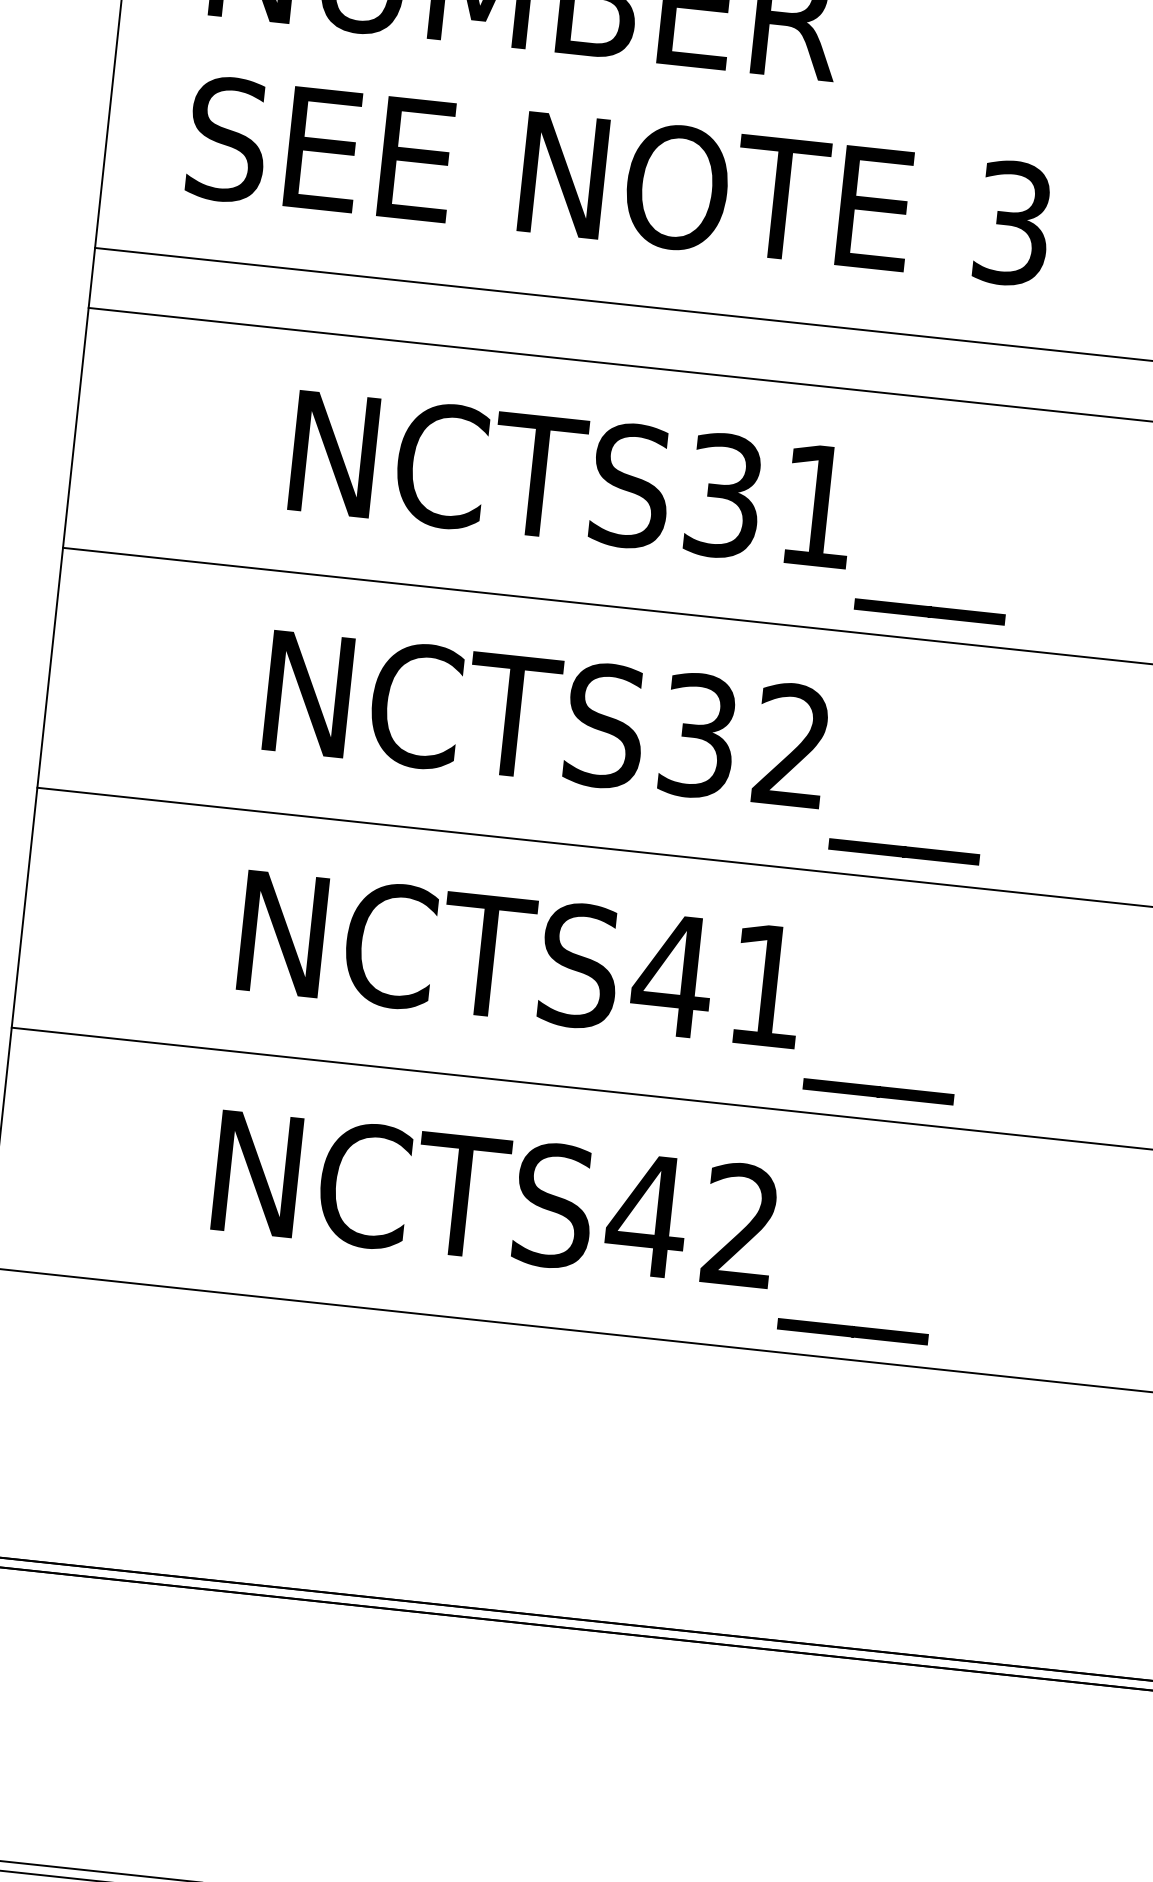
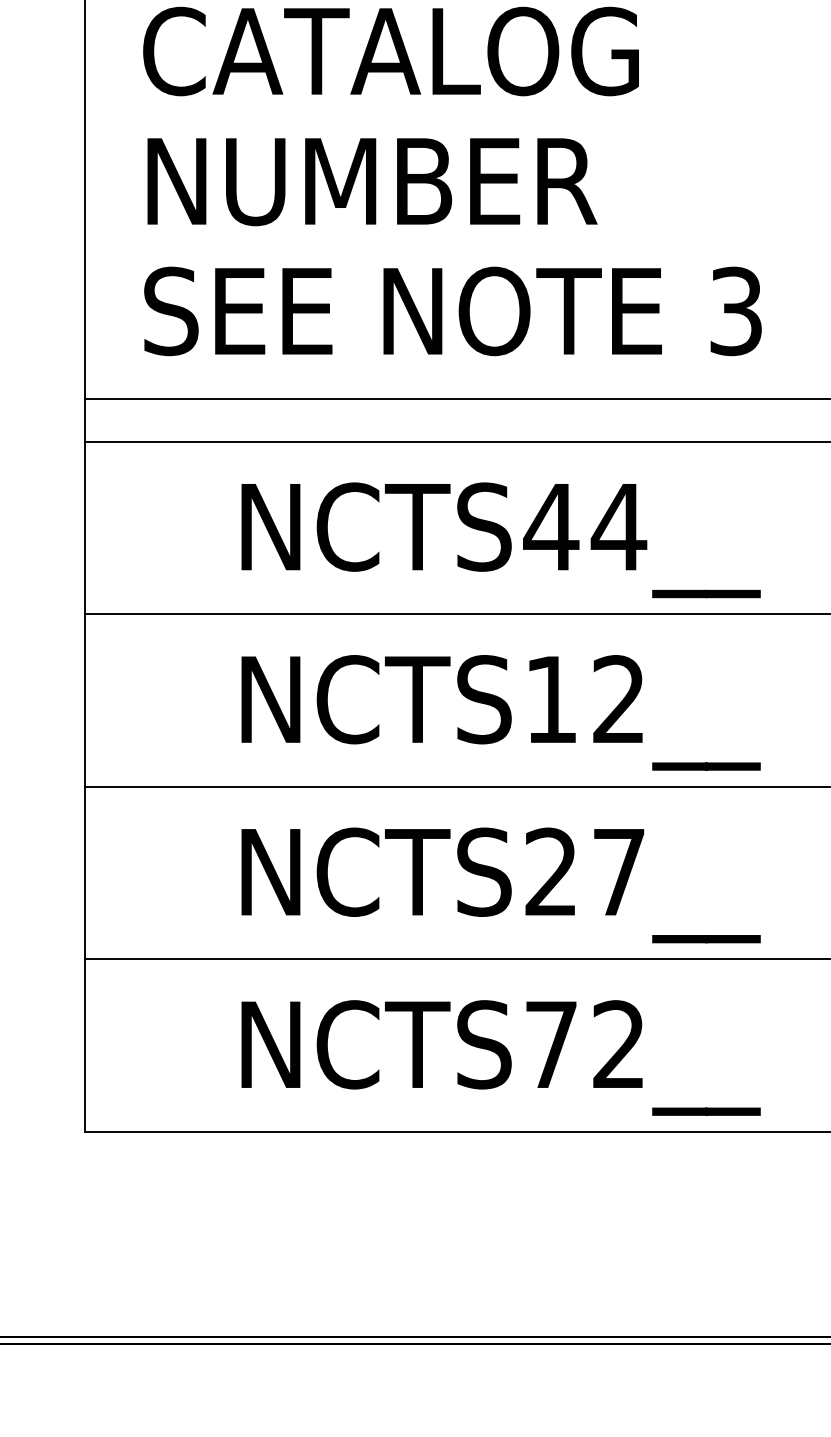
text: (771, 500) -> (585, 526), NCTS31__ -> NCTS44__
text: (697, 735) -> (550, 699), NCTS32__ -> NCTS12__
text: (717, 979) -> (583, 871), NCTS41__ -> NCTS27__
text: (647, 1215) -> (551, 1044), NCTS42__ -> NCTS72__

